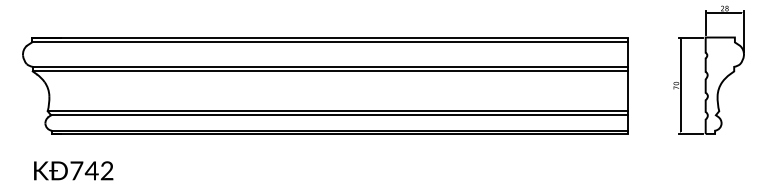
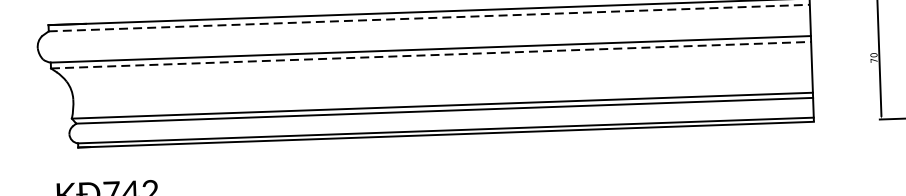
line: (329, 42) -> (428, 18), solid -> dashed
line: (330, 71) -> (431, 55), solid -> dashed

